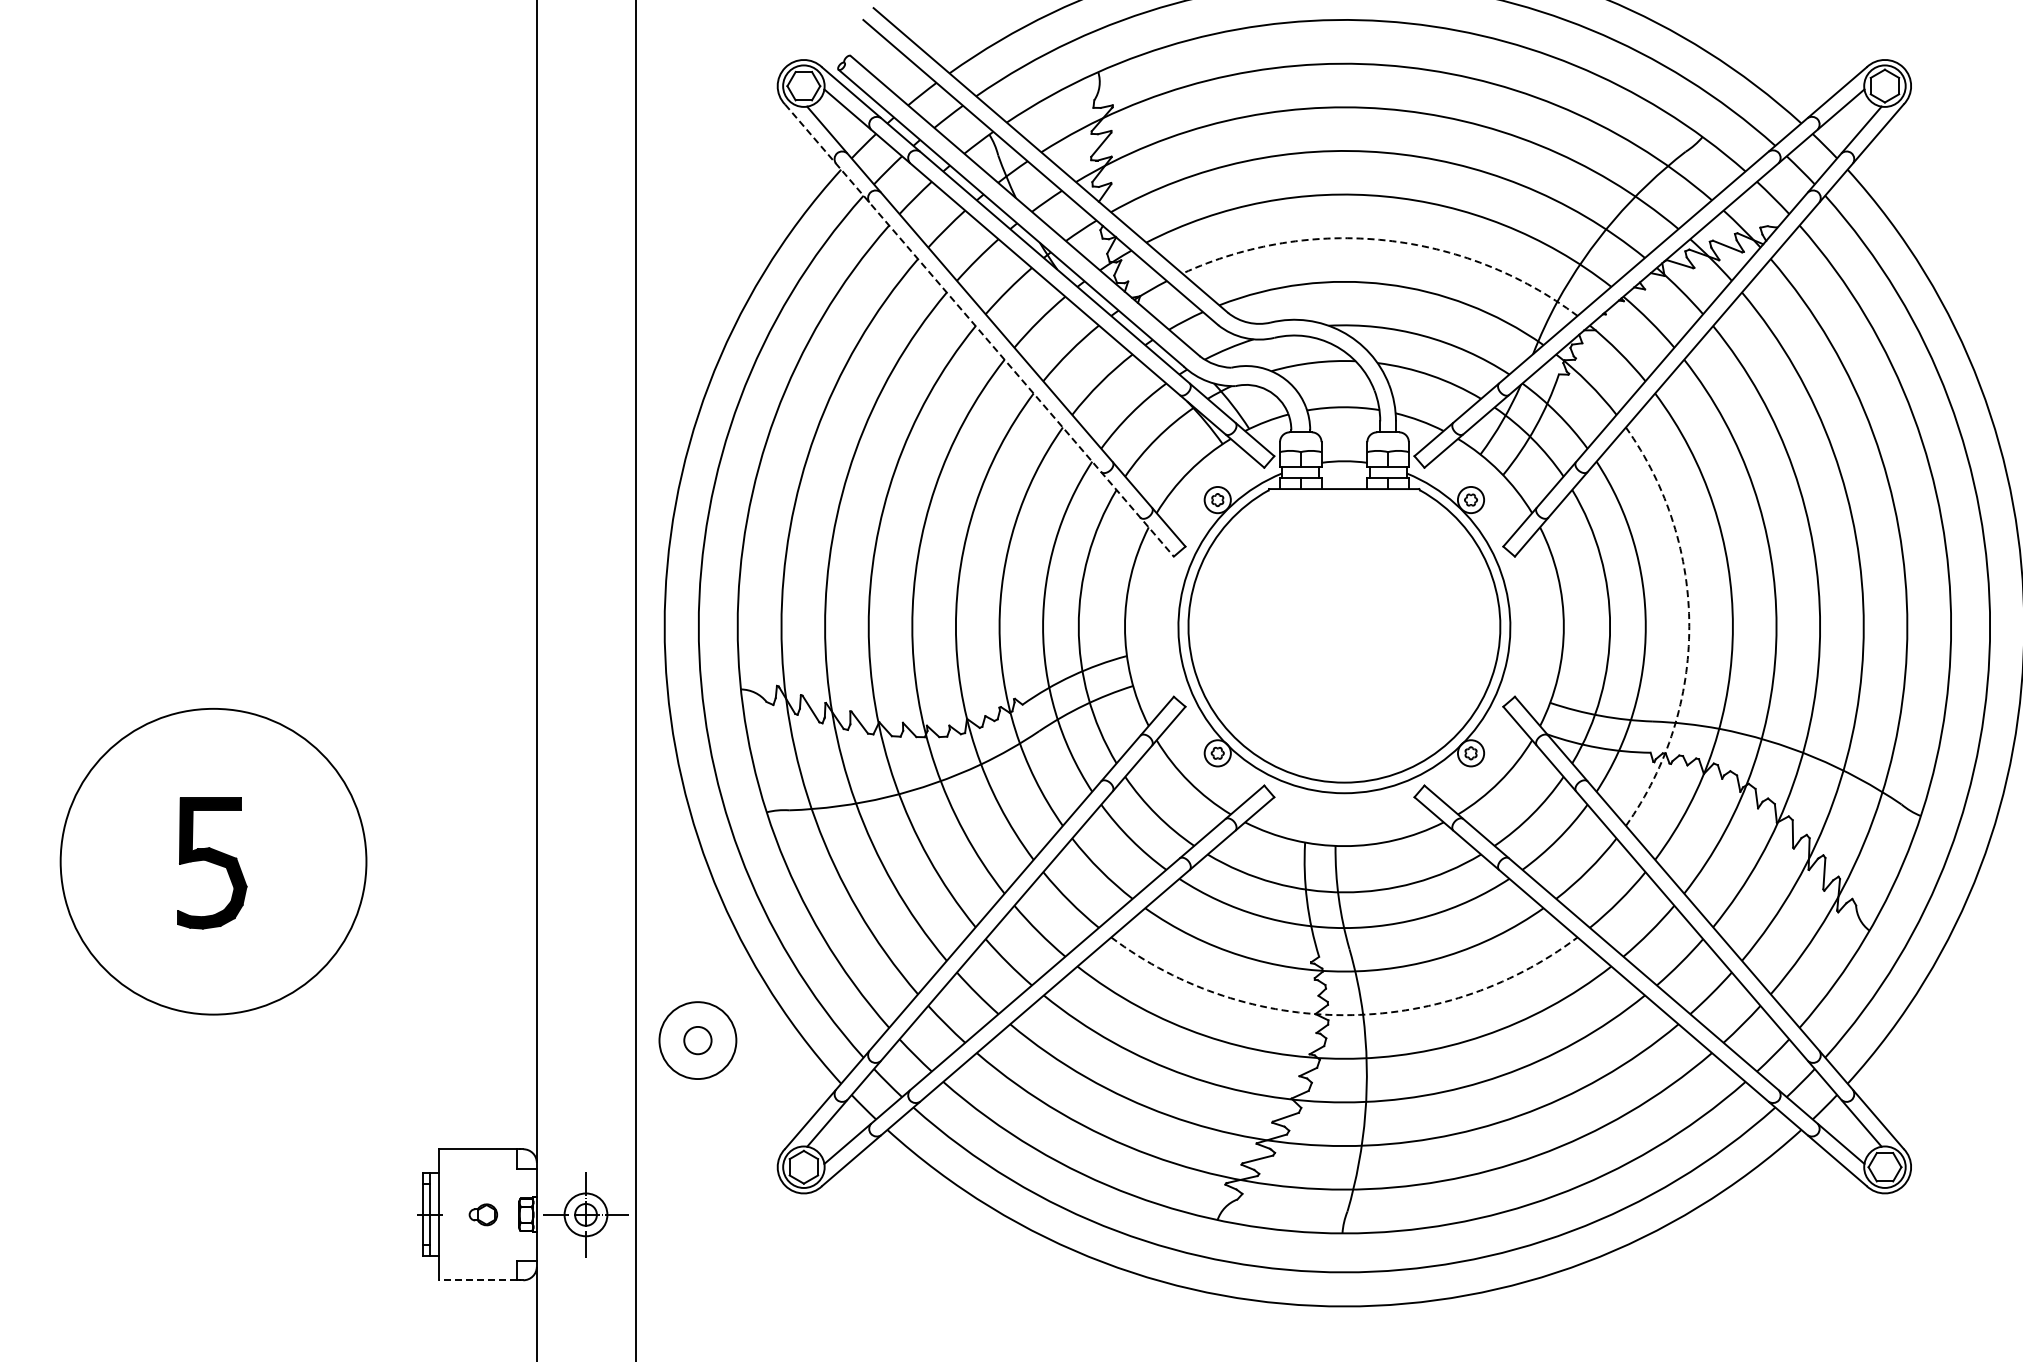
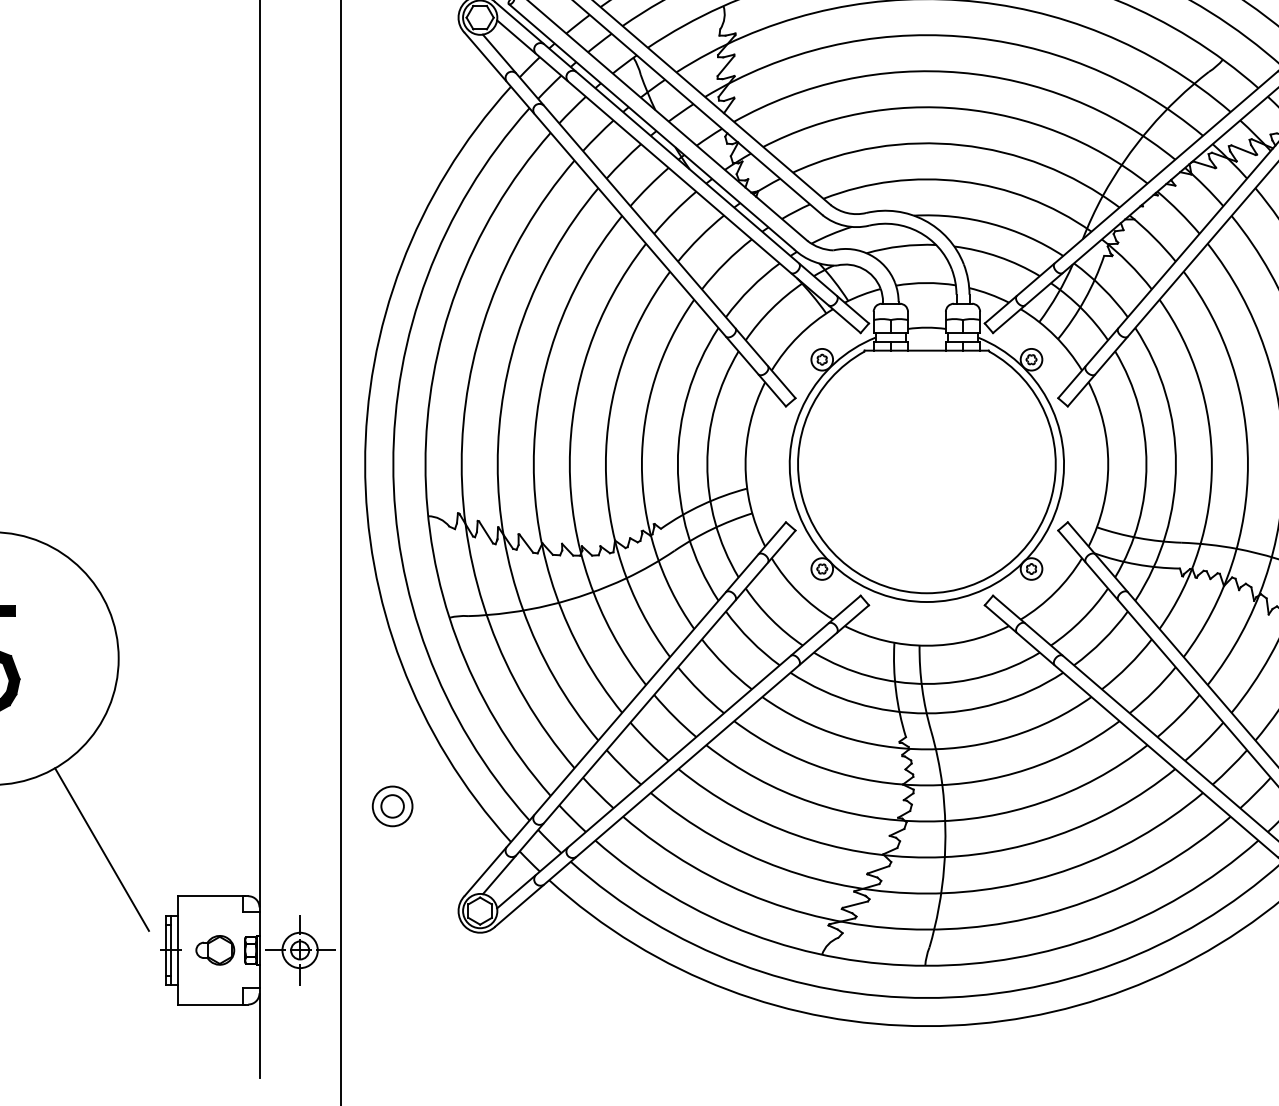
arc: (1385, 240) -> (960, 145), dashed -> solid
line: (979, 330) -> (625, 219), dashed -> solid
arc: (1689, 626) -> (1212, 464), dashed -> solid
arc: (1344, 1015) -> (926, 785), dashed -> solid
circle: (697, 1040) -> (392, 806), size x0.62
line: (346, 1092) -> (102, 849), added
part: (483, 1214) -> (215, 950), size x1.67
line: (477, 1280) -> (210, 1004), dashed -> solid

